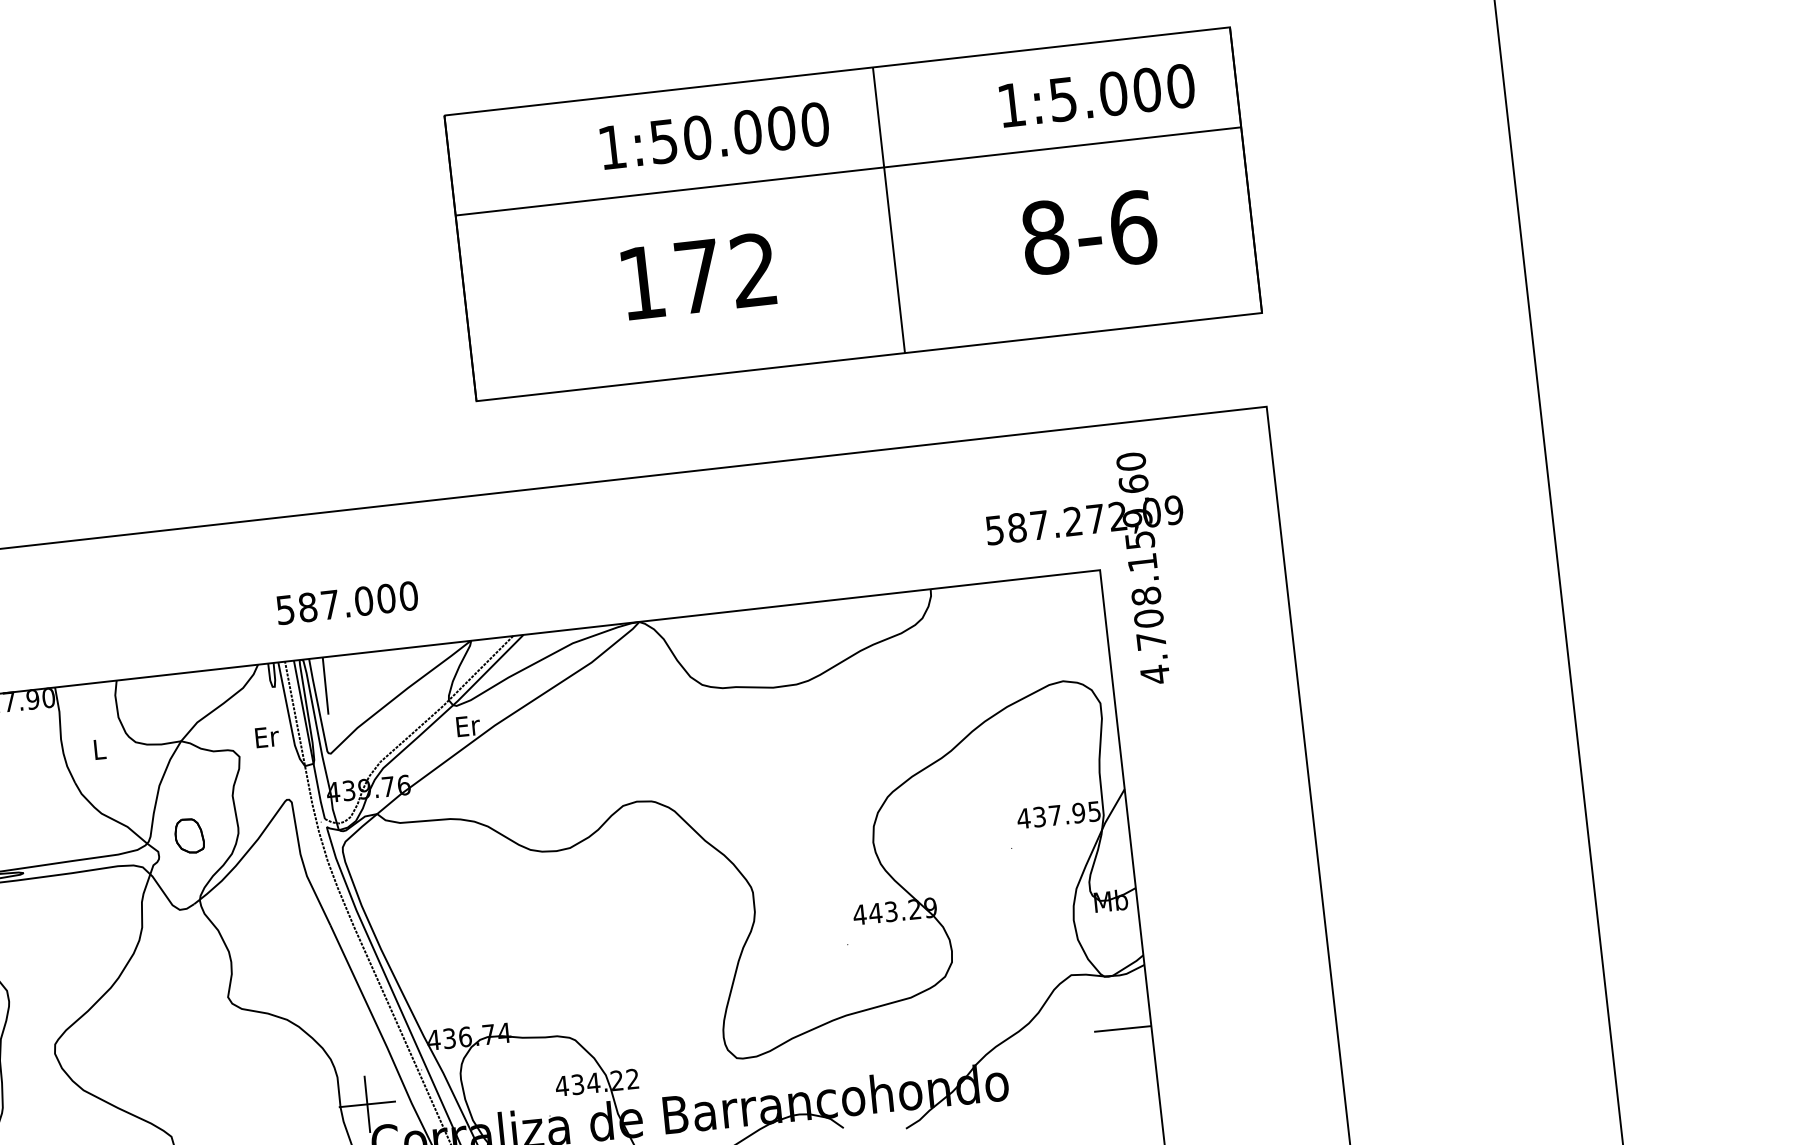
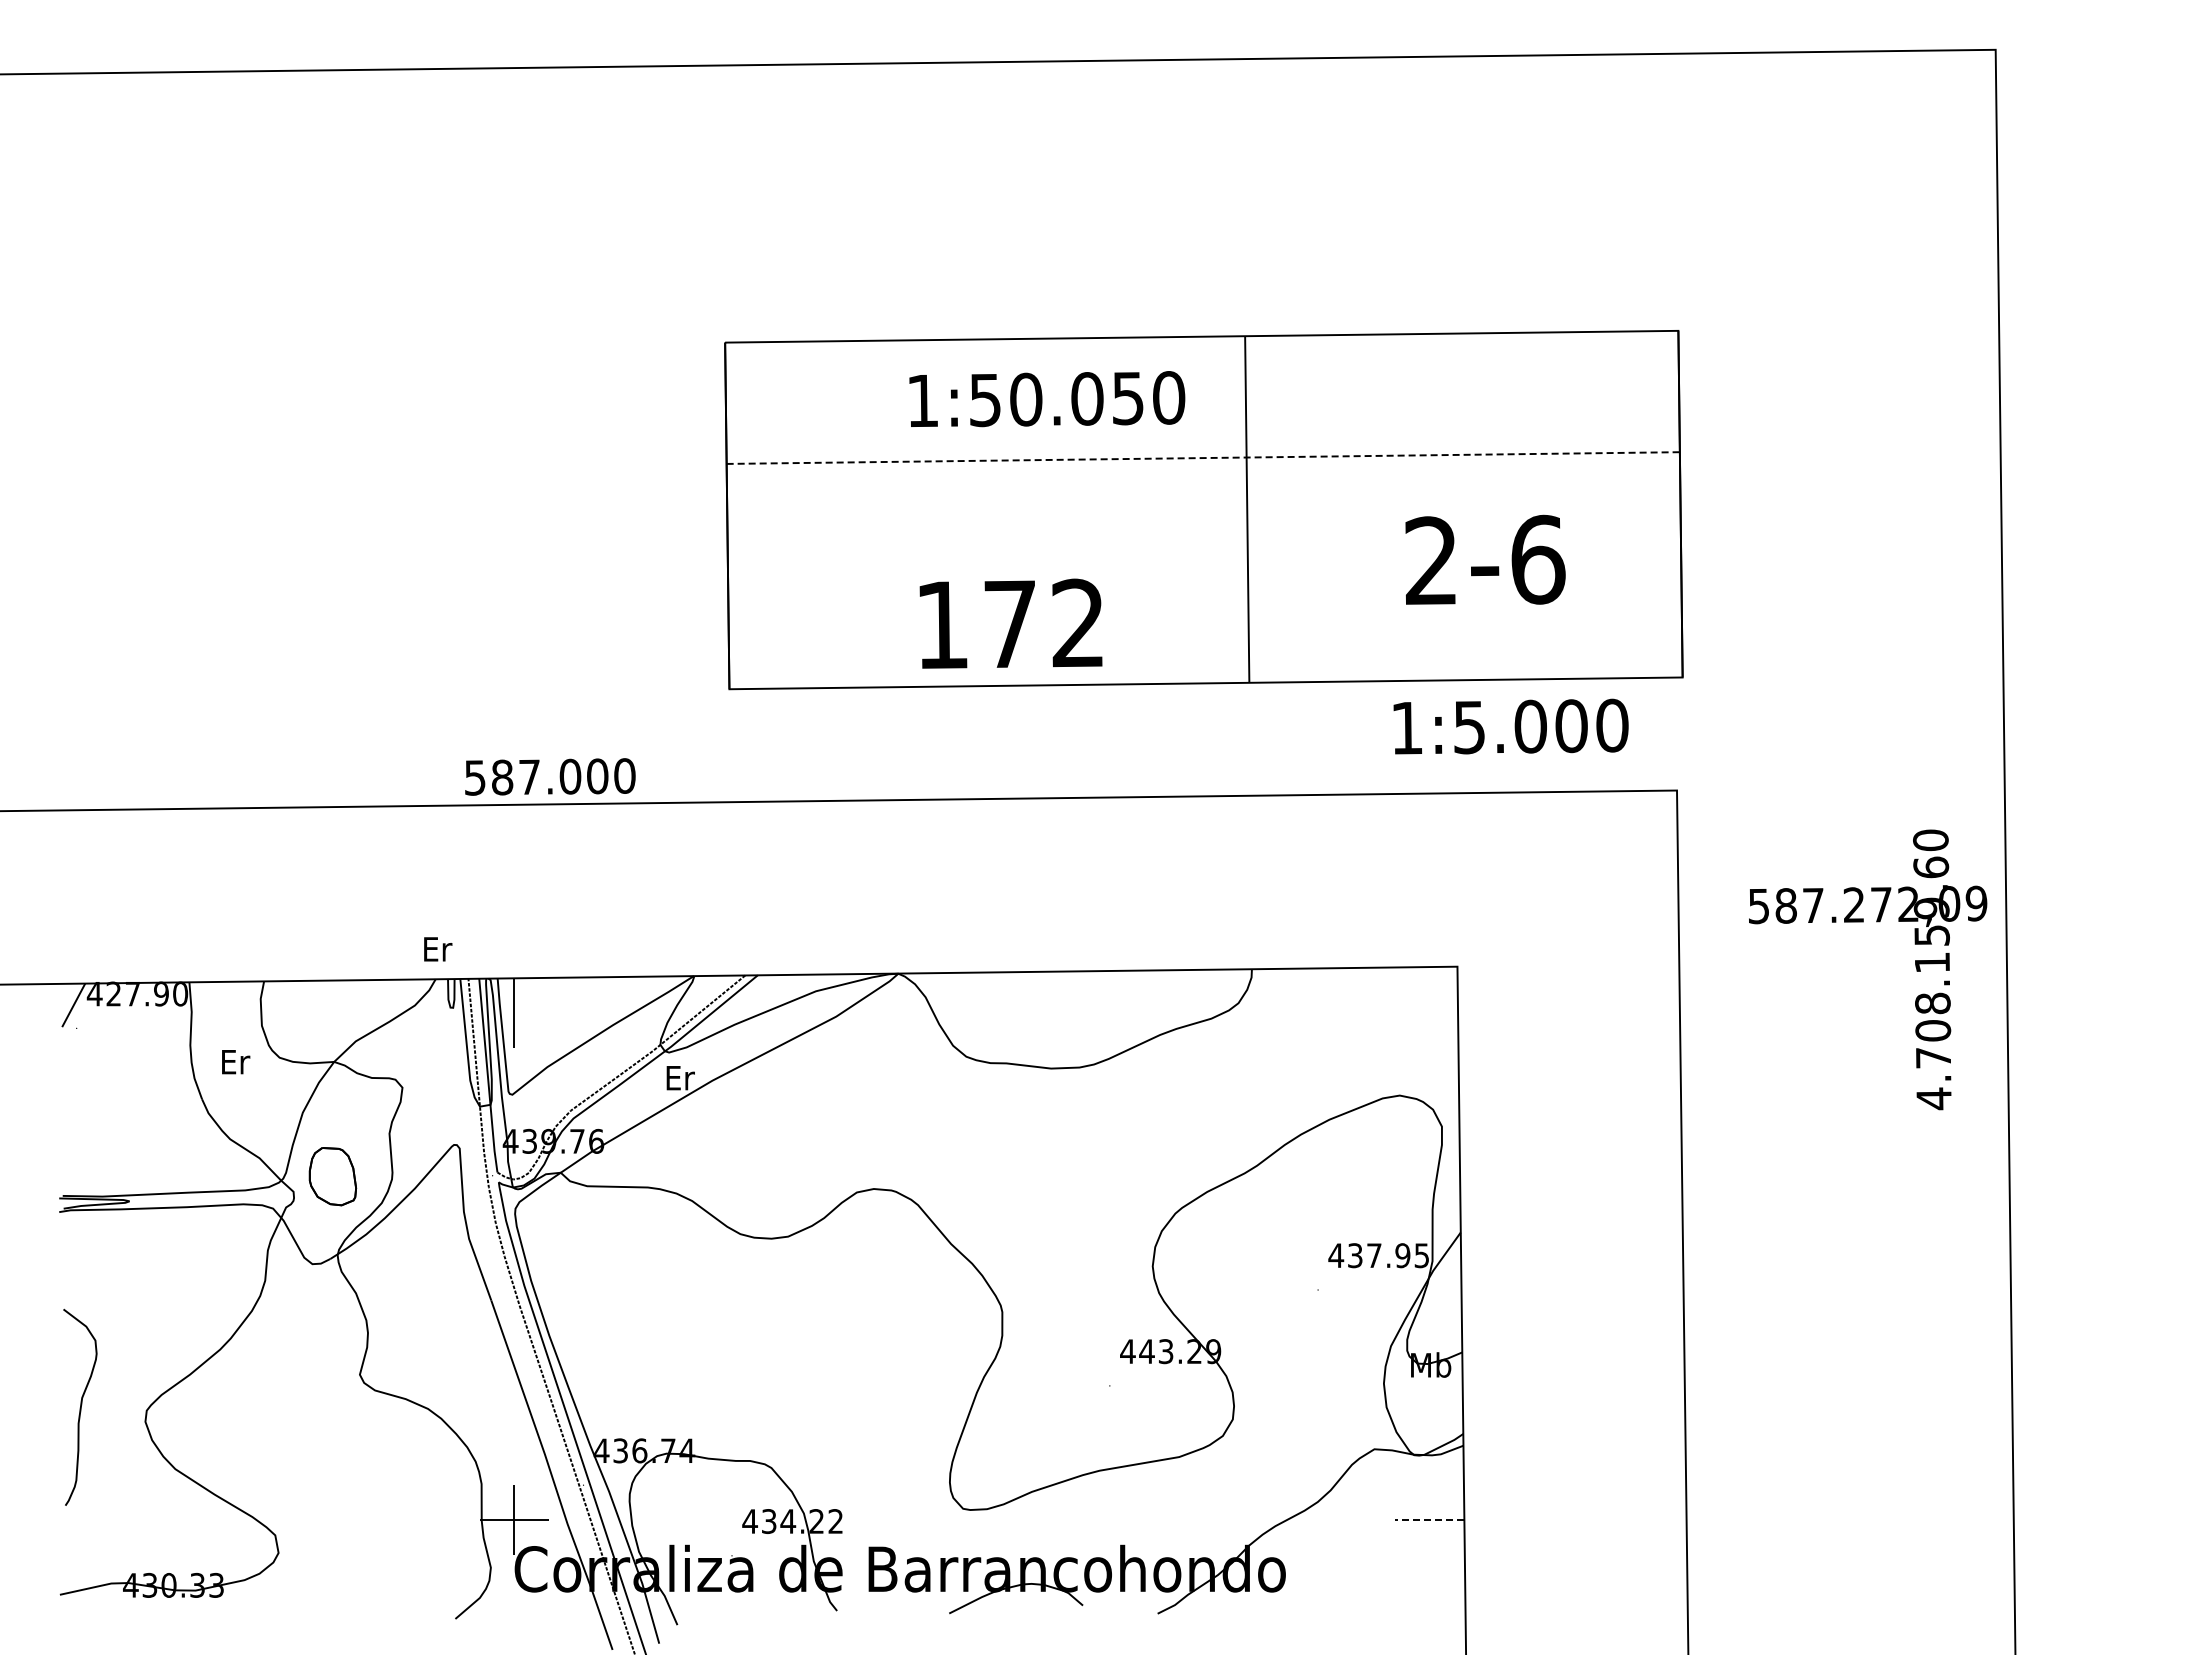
text: (1096, 95) -> (1510, 726), moved
text: (781, 128) -> (1128, 398), 1:50.000 -> 1:50.050
line: (848, 171) -> (1203, 458), solid -> dashed
text: (1045, 237) -> (1431, 561), 8-6 -> 2-6
text: (698, 275) -> (1010, 623), moved
text: (1090, 573) -> (1868, 969), moved
text: (347, 602) -> (550, 776), moved
text: (267, 737) -> (438, 949), moved
text: (100, 749) -> (236, 1062), L -> Er
part: (189, 835) -> (332, 1176), size x1.4
line: (1122, 1028) -> (1429, 1519), solid -> dashed

